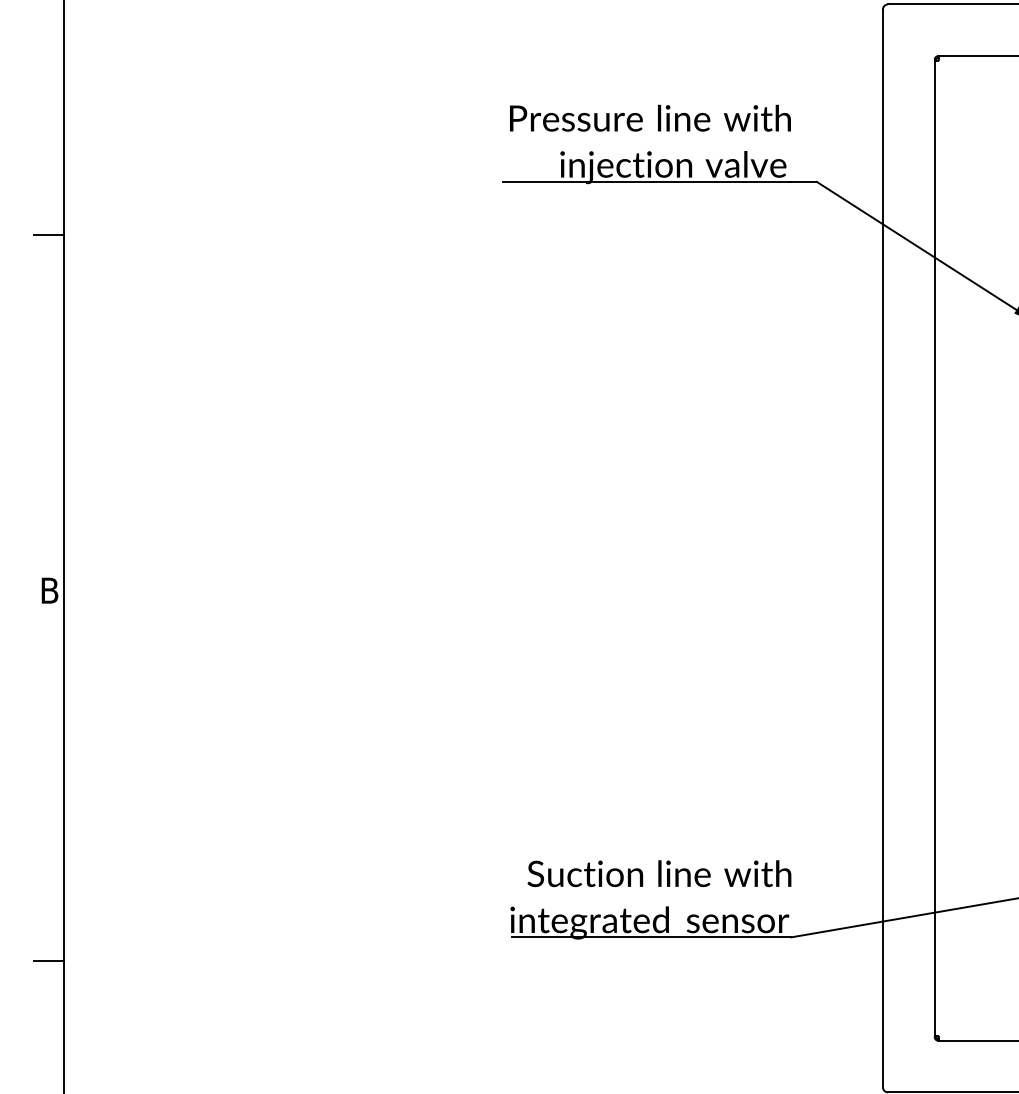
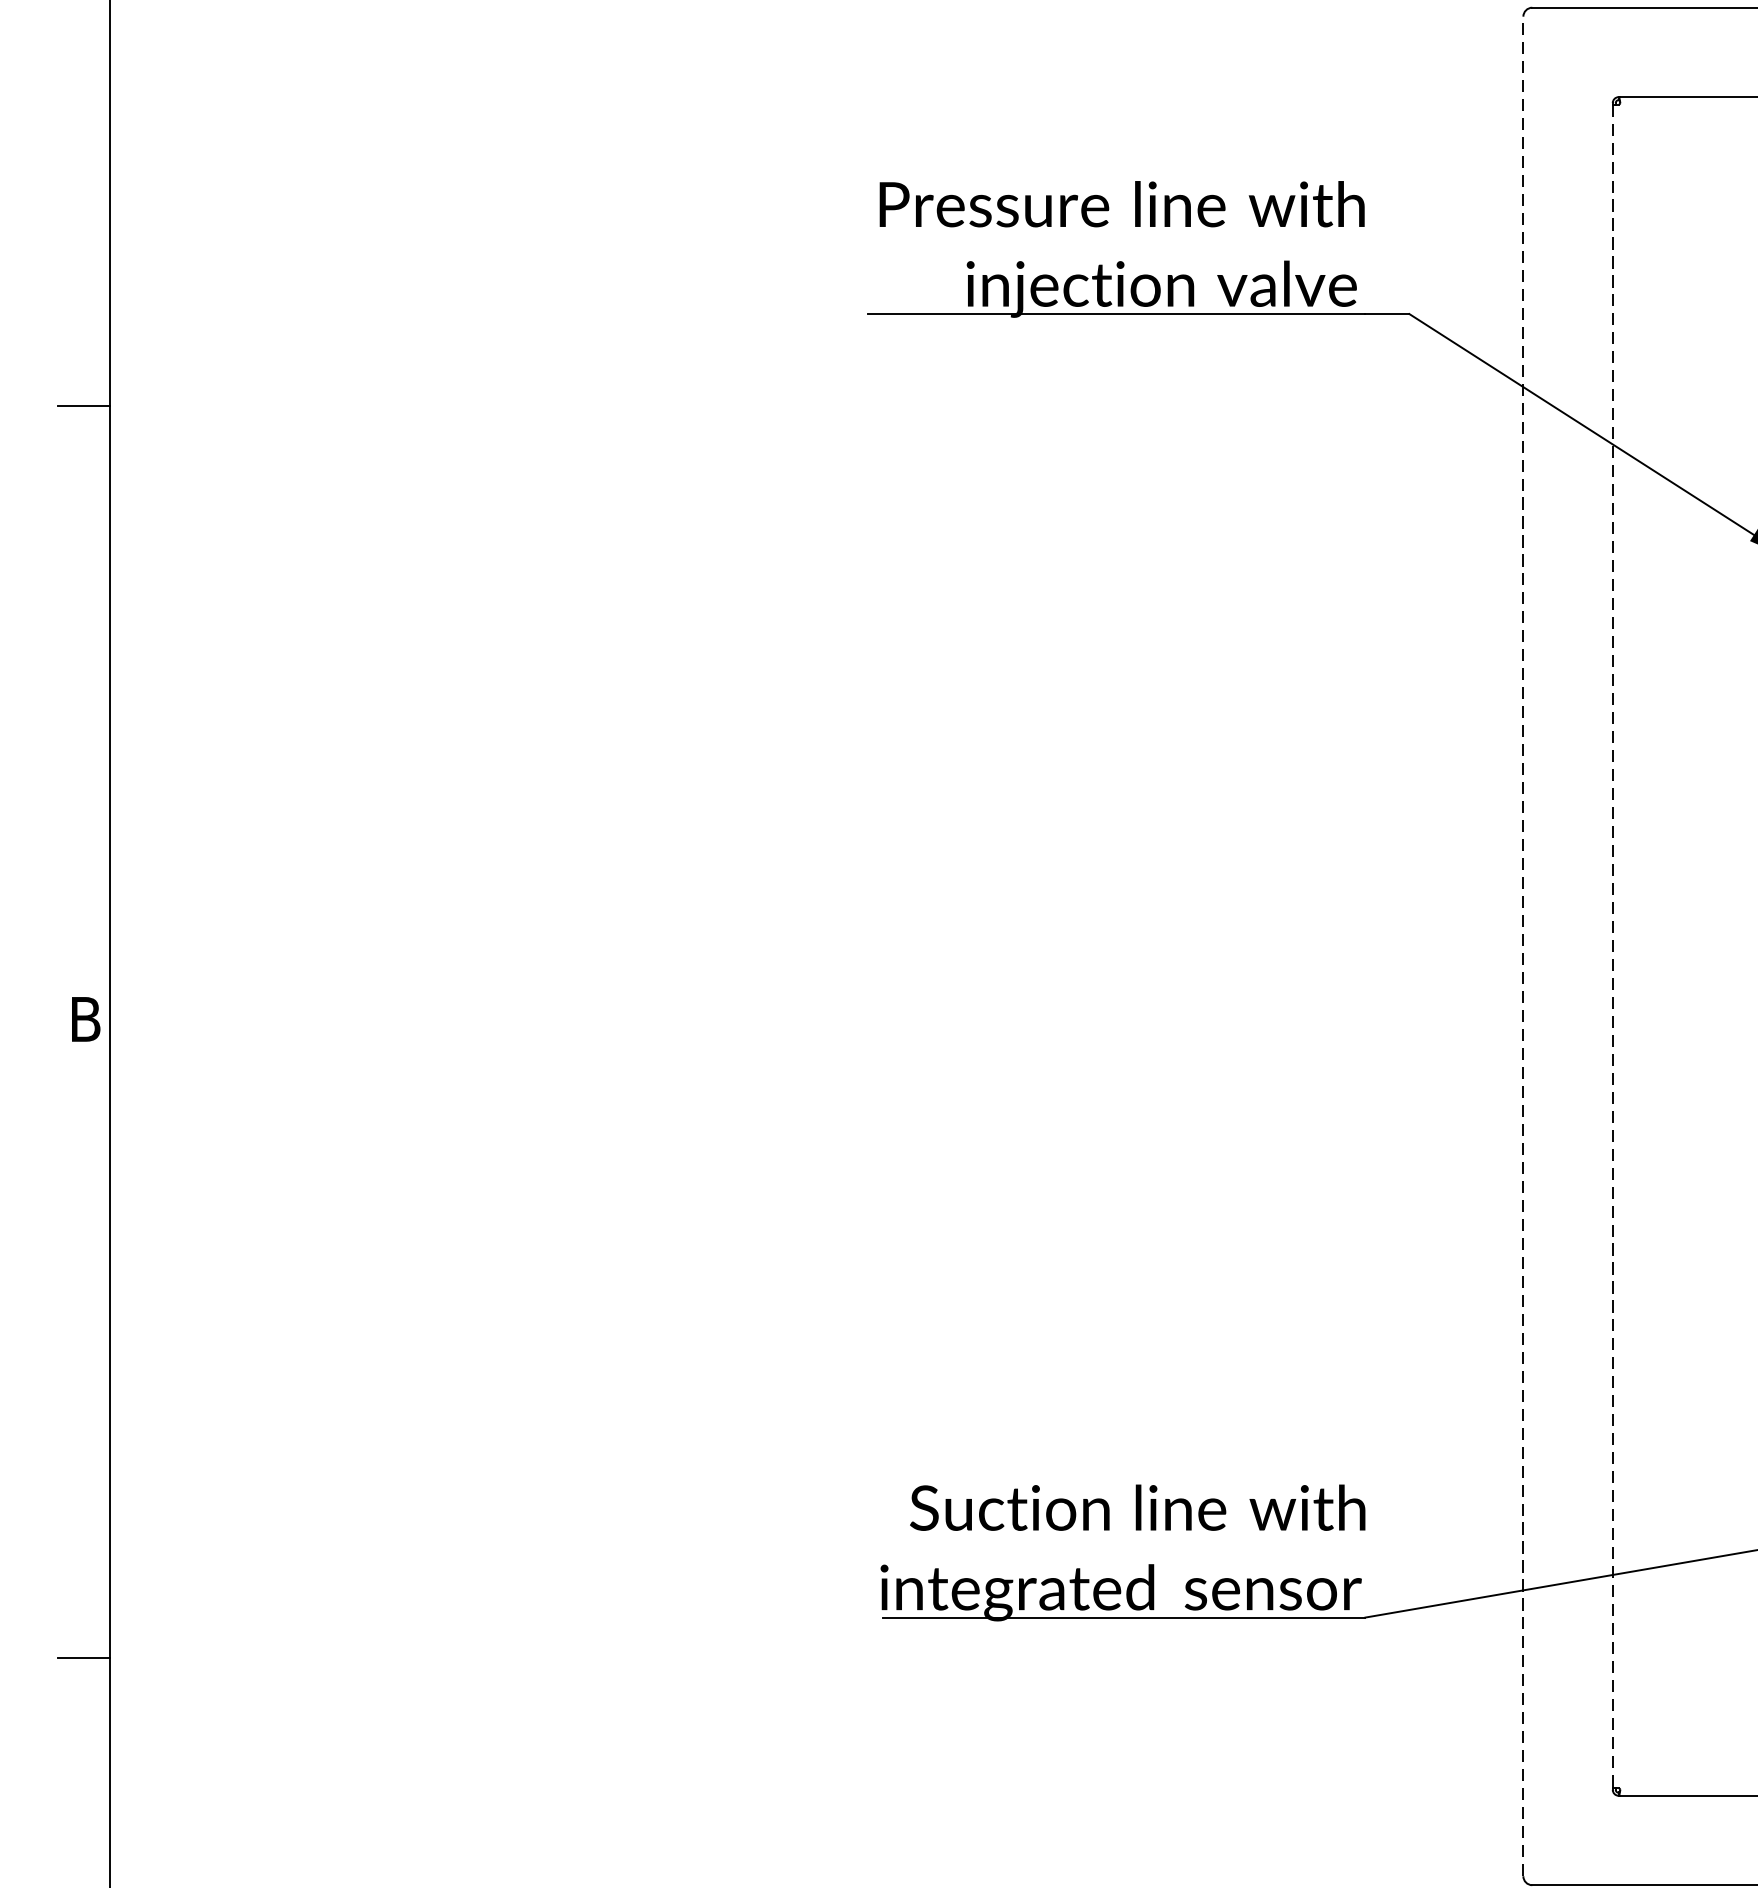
line: (882, 548) -> (1522, 946), solid -> dashed
line: (934, 548) -> (1612, 946), solid -> dashed

